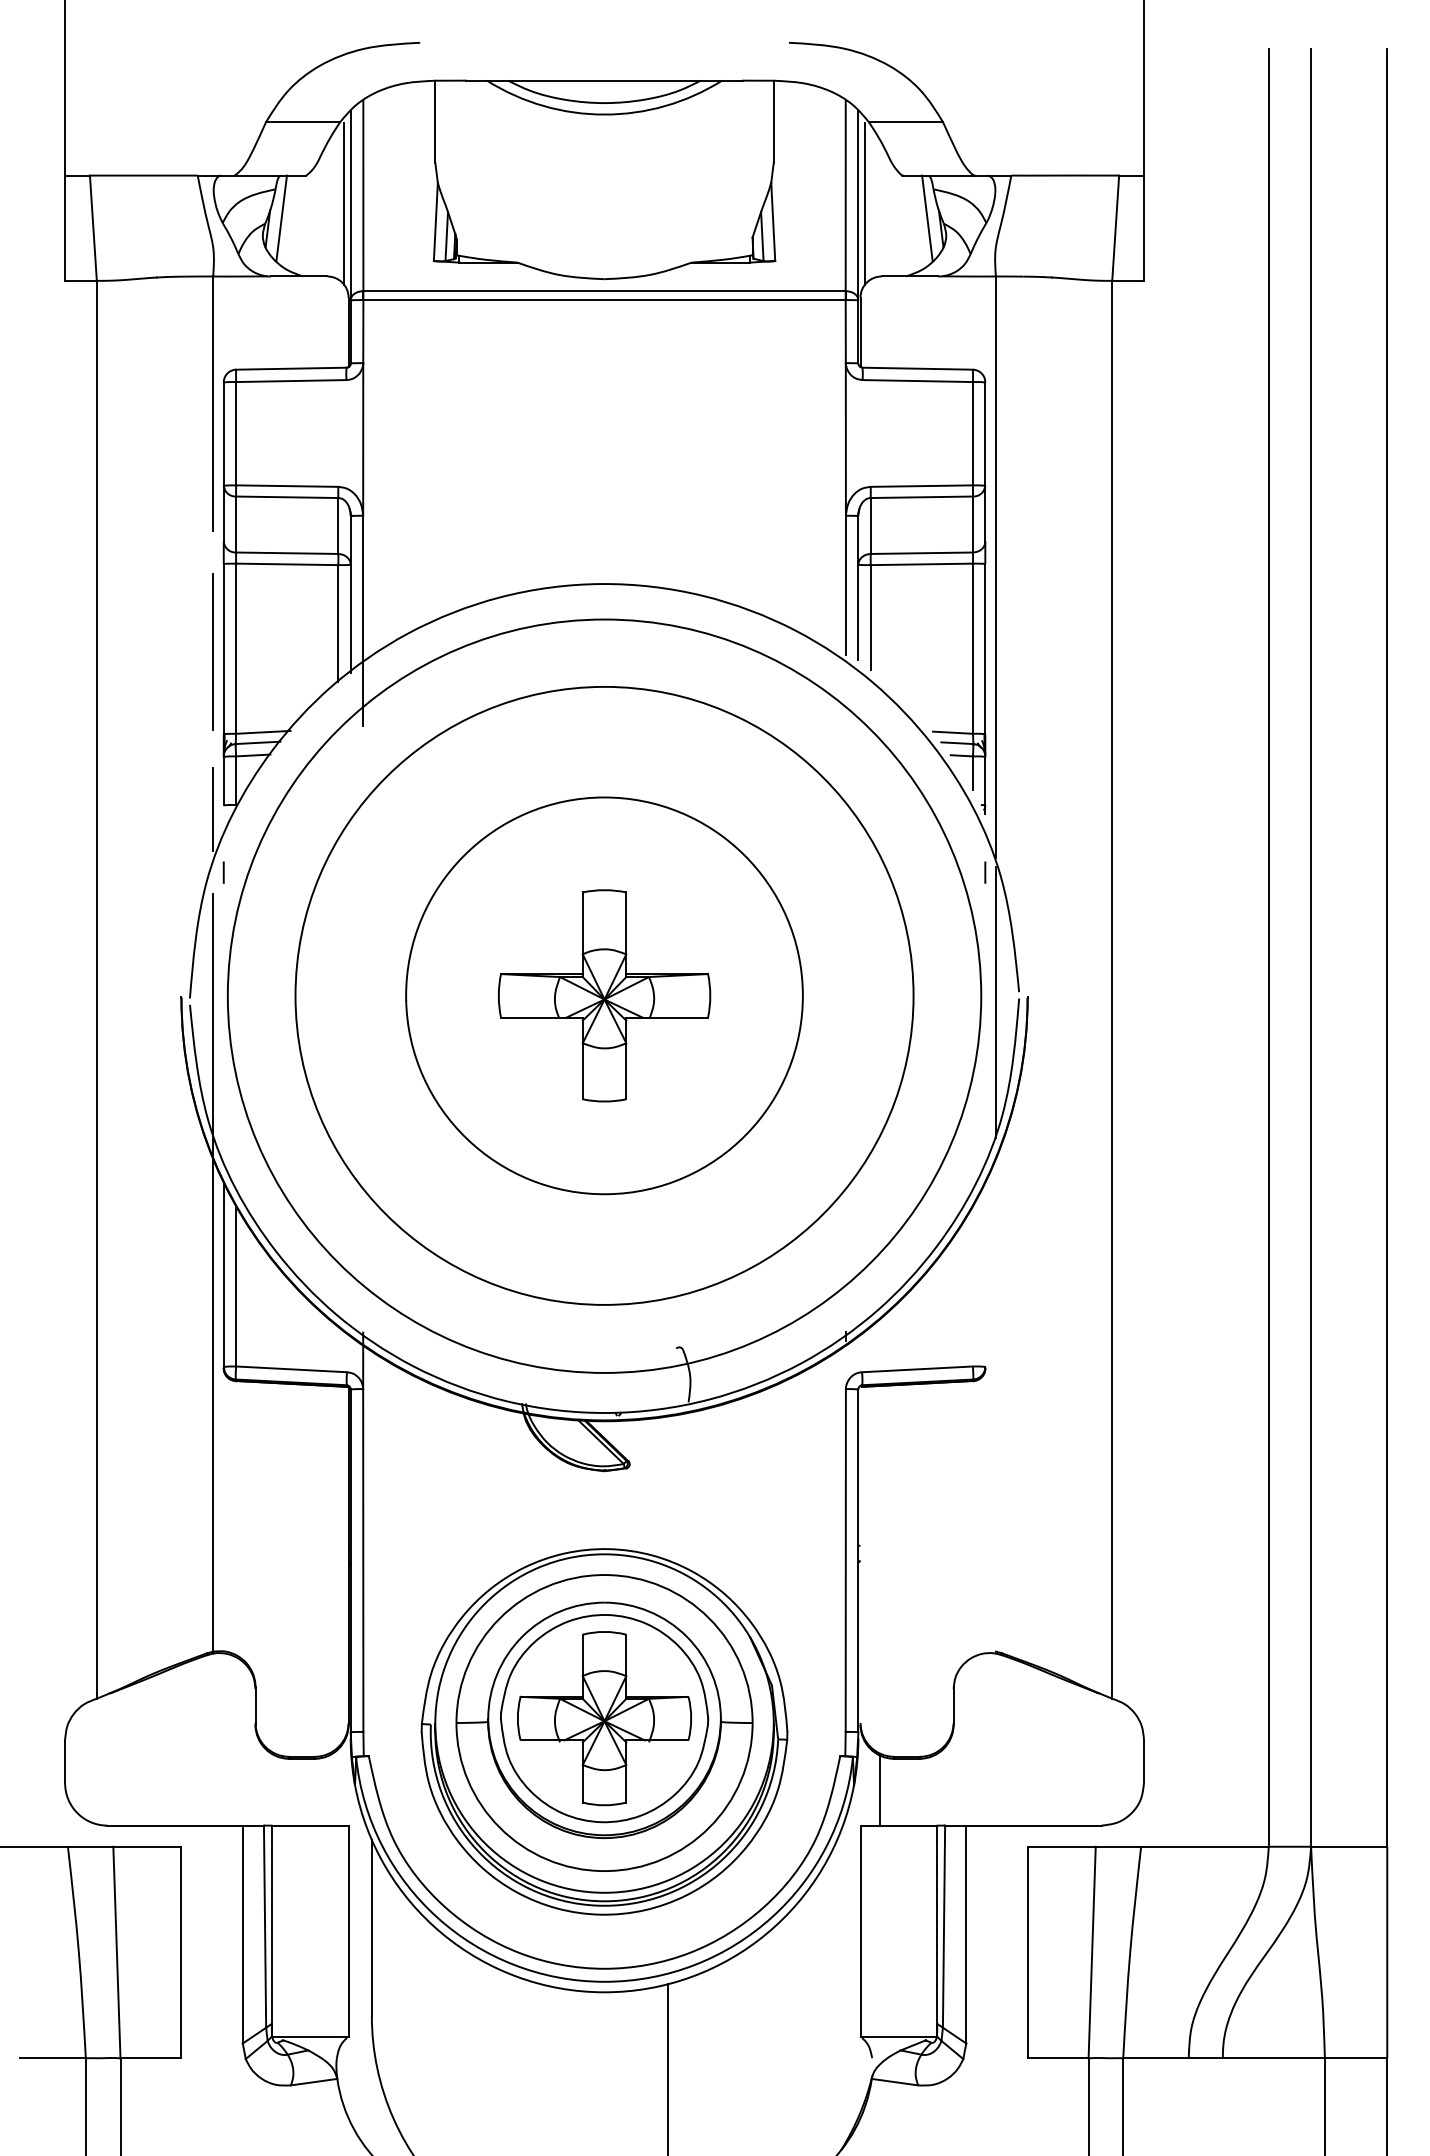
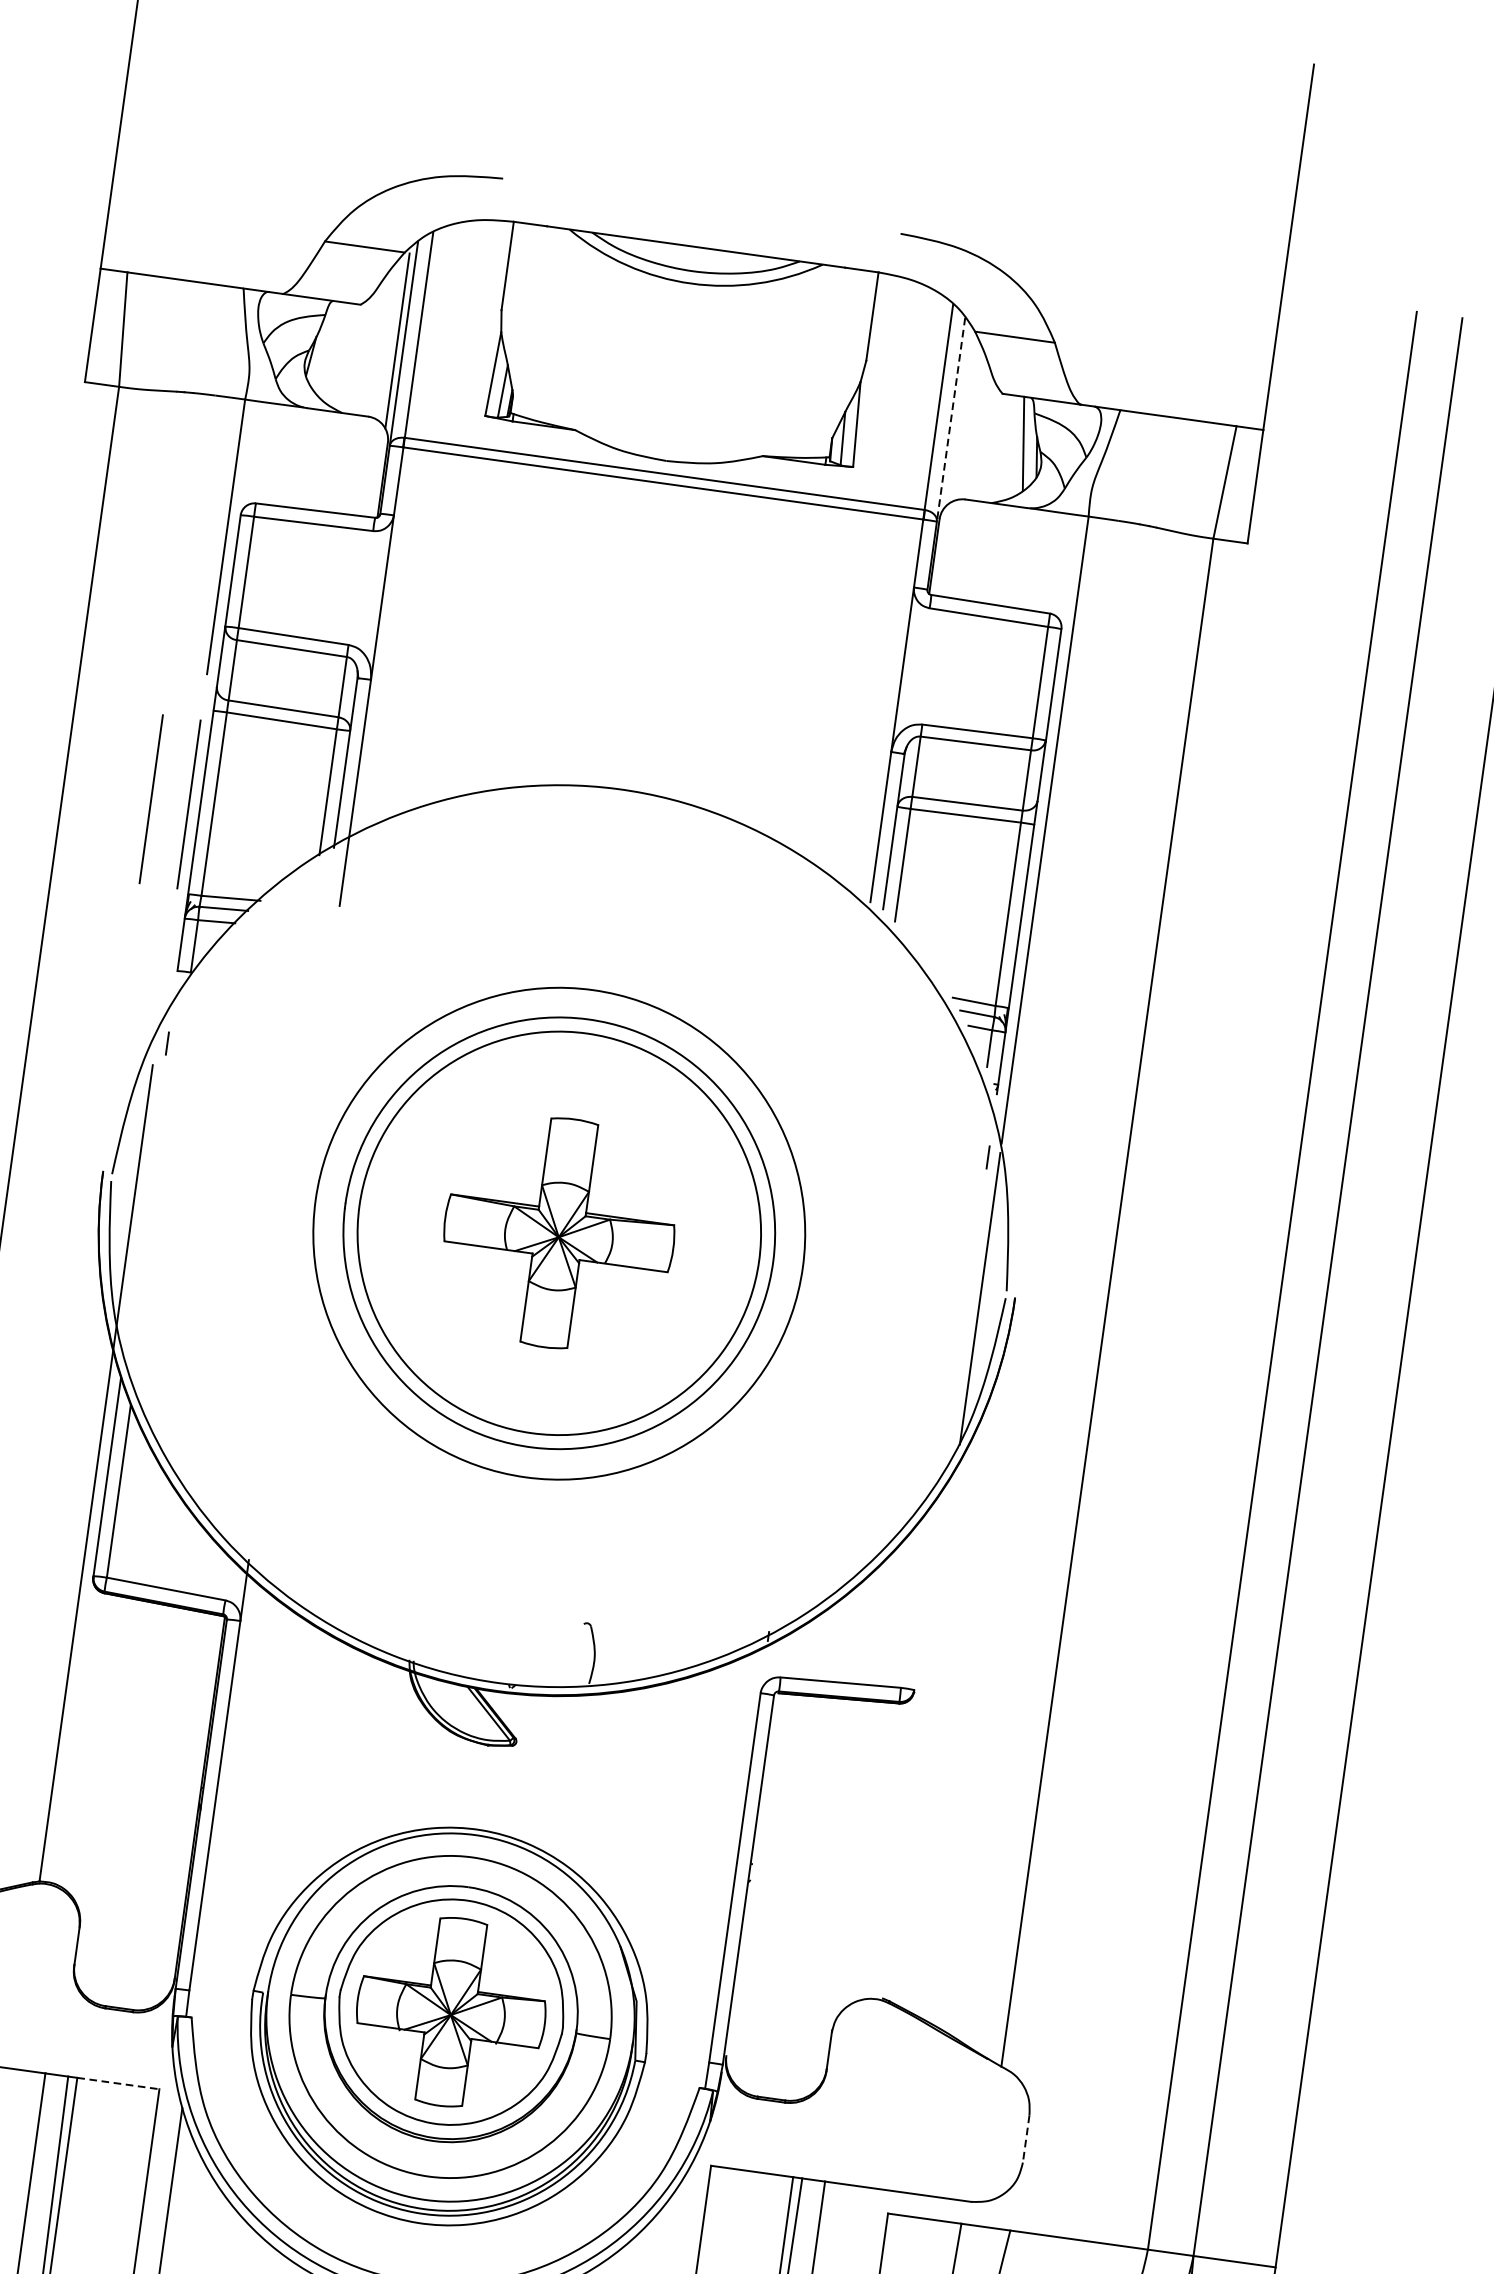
line: (864, 203) -> (957, 418), removed
line: (858, 205) -> (951, 419), solid -> dashed
line: (281, 218) -> (327, 347), removed
line: (177, 651) -> (150, 798), added
line: (213, 809) -> (165, 974), removed
circle: (604, 995) -> (559, 1232), size x0.6
circle: (604, 995) -> (559, 1232), size x0.6
line: (1143, 1761) -> (1025, 2139), solid -> dashed
line: (879, 1790) -> (736, 2130), removed
line: (311, 1825) -> (119, 2083), solid -> dashed

